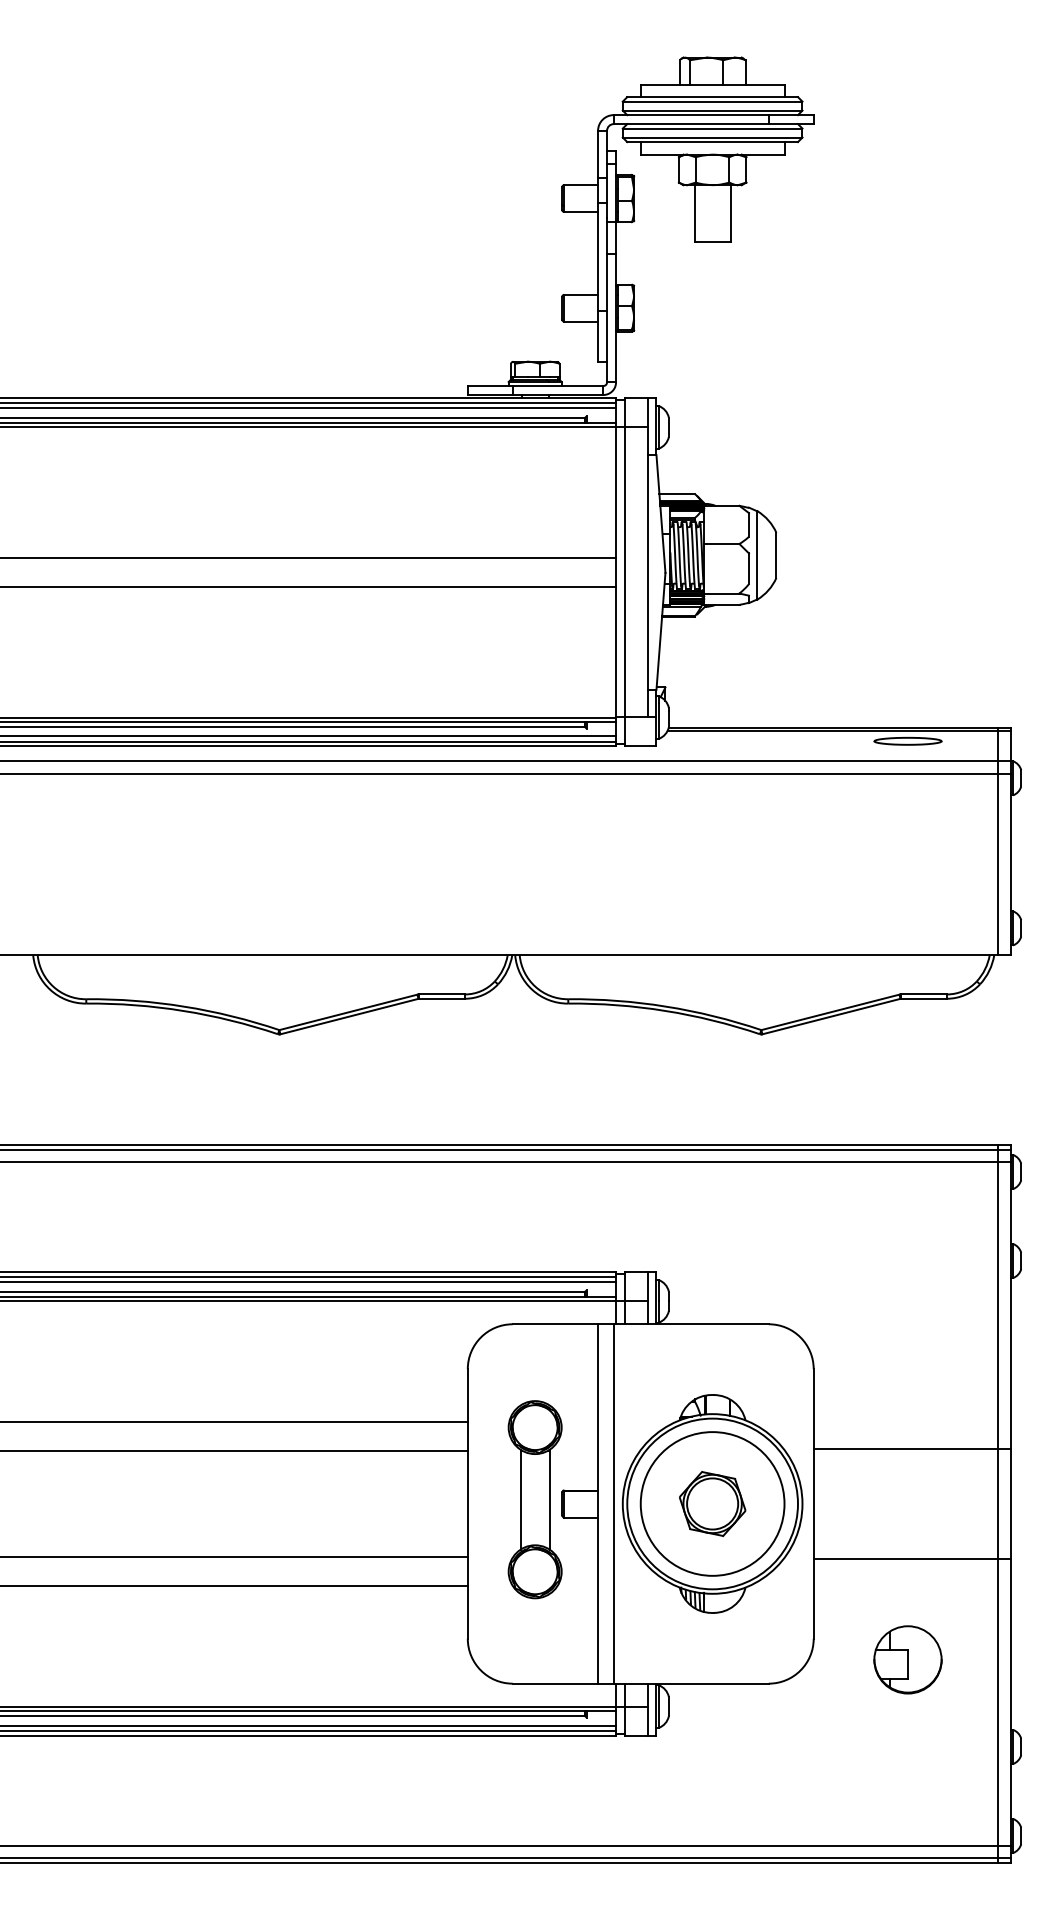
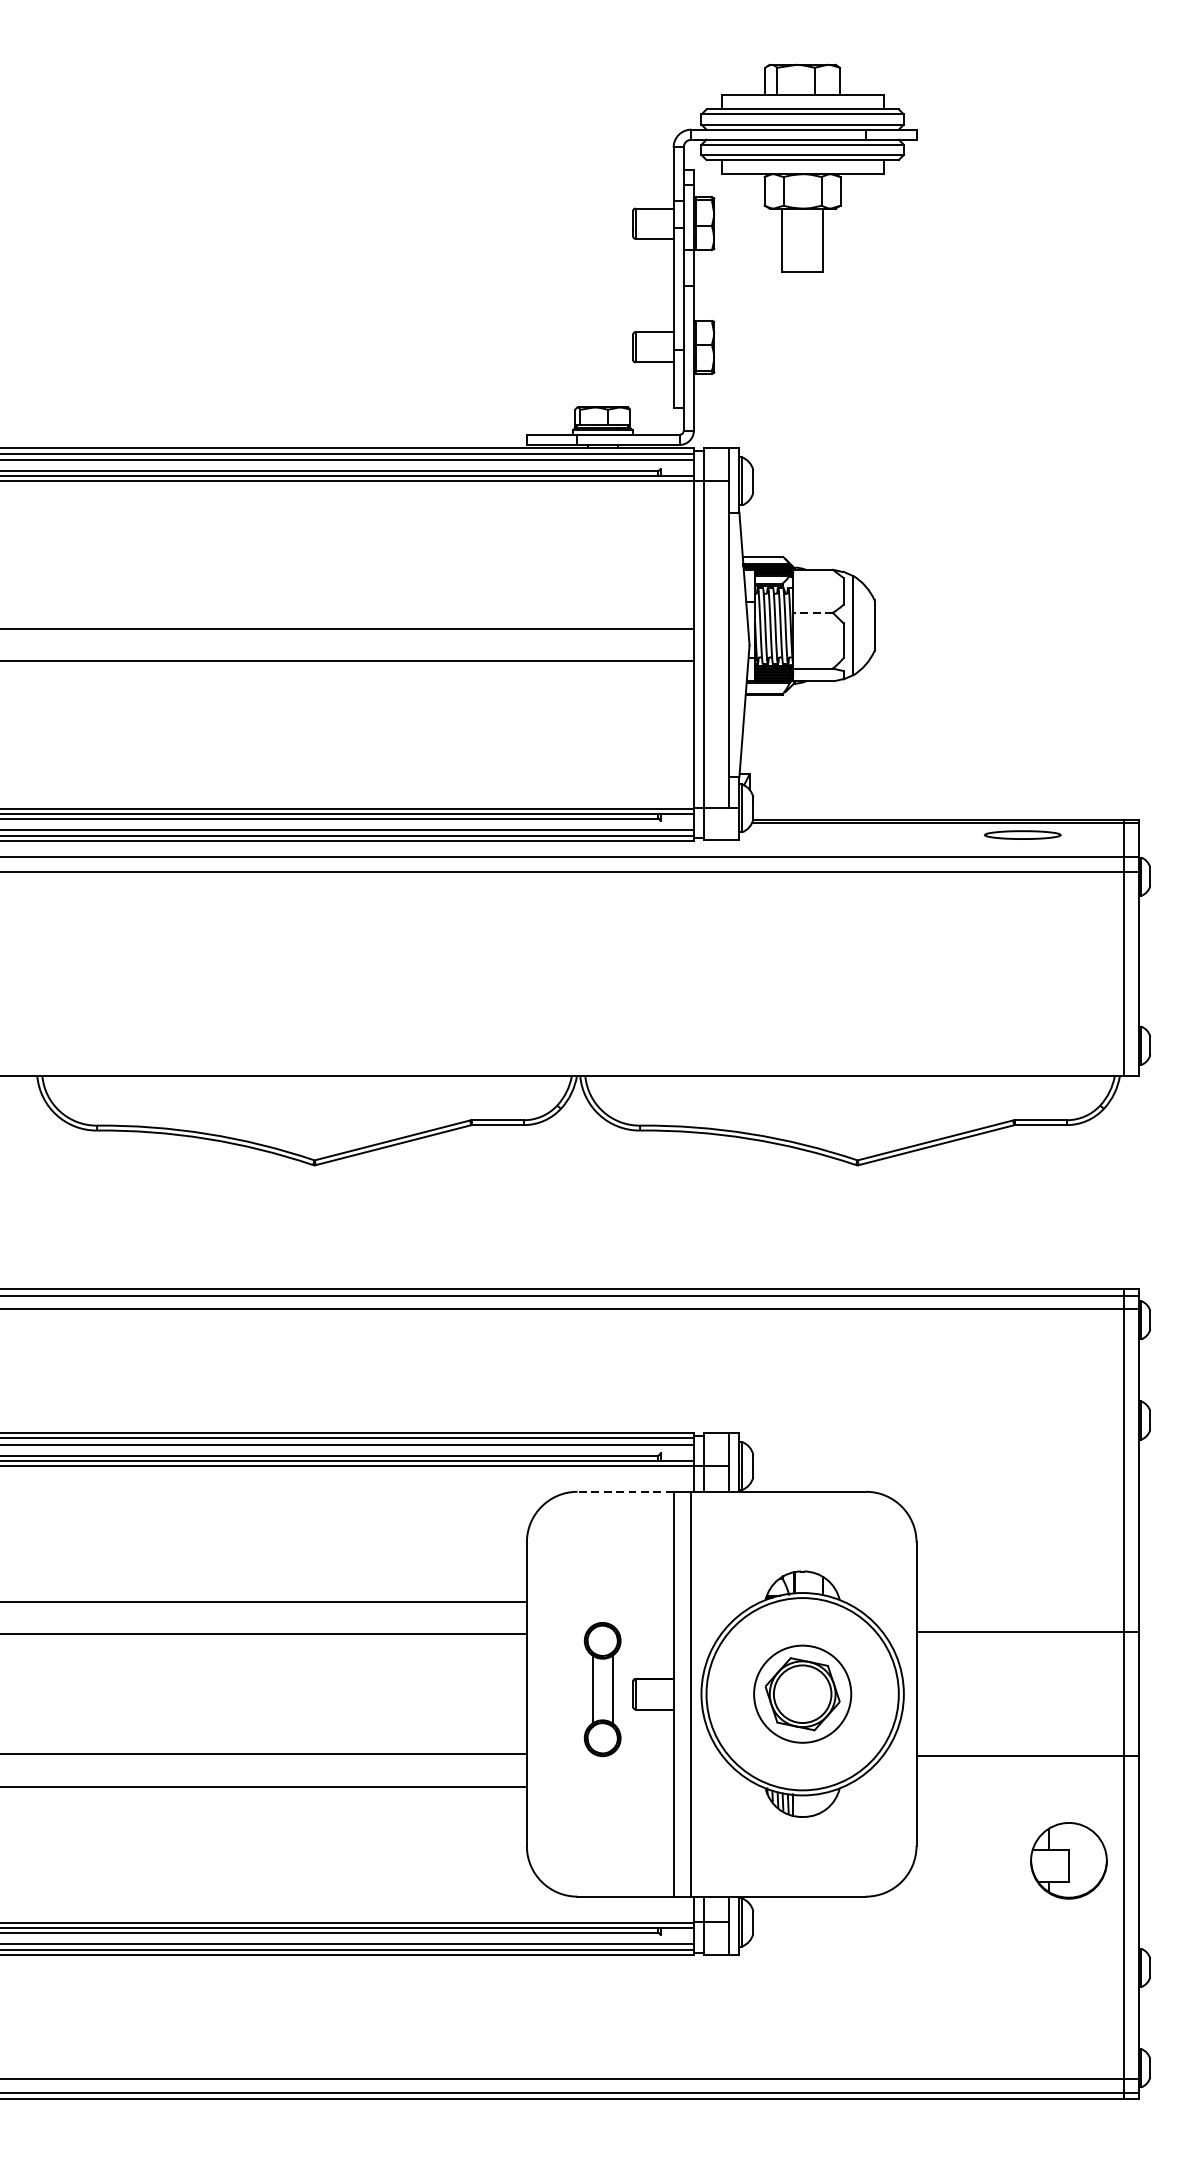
line: (721, 544) -> (812, 613), solid -> dashed
line: (555, 1324) -> (625, 1492), solid -> dashed
part: (534, 1499) -> (602, 1689), size x0.6
circle: (712, 1503) -> (802, 1693), size x0.6
part: (907, 1659) -> (1068, 1860), moved

